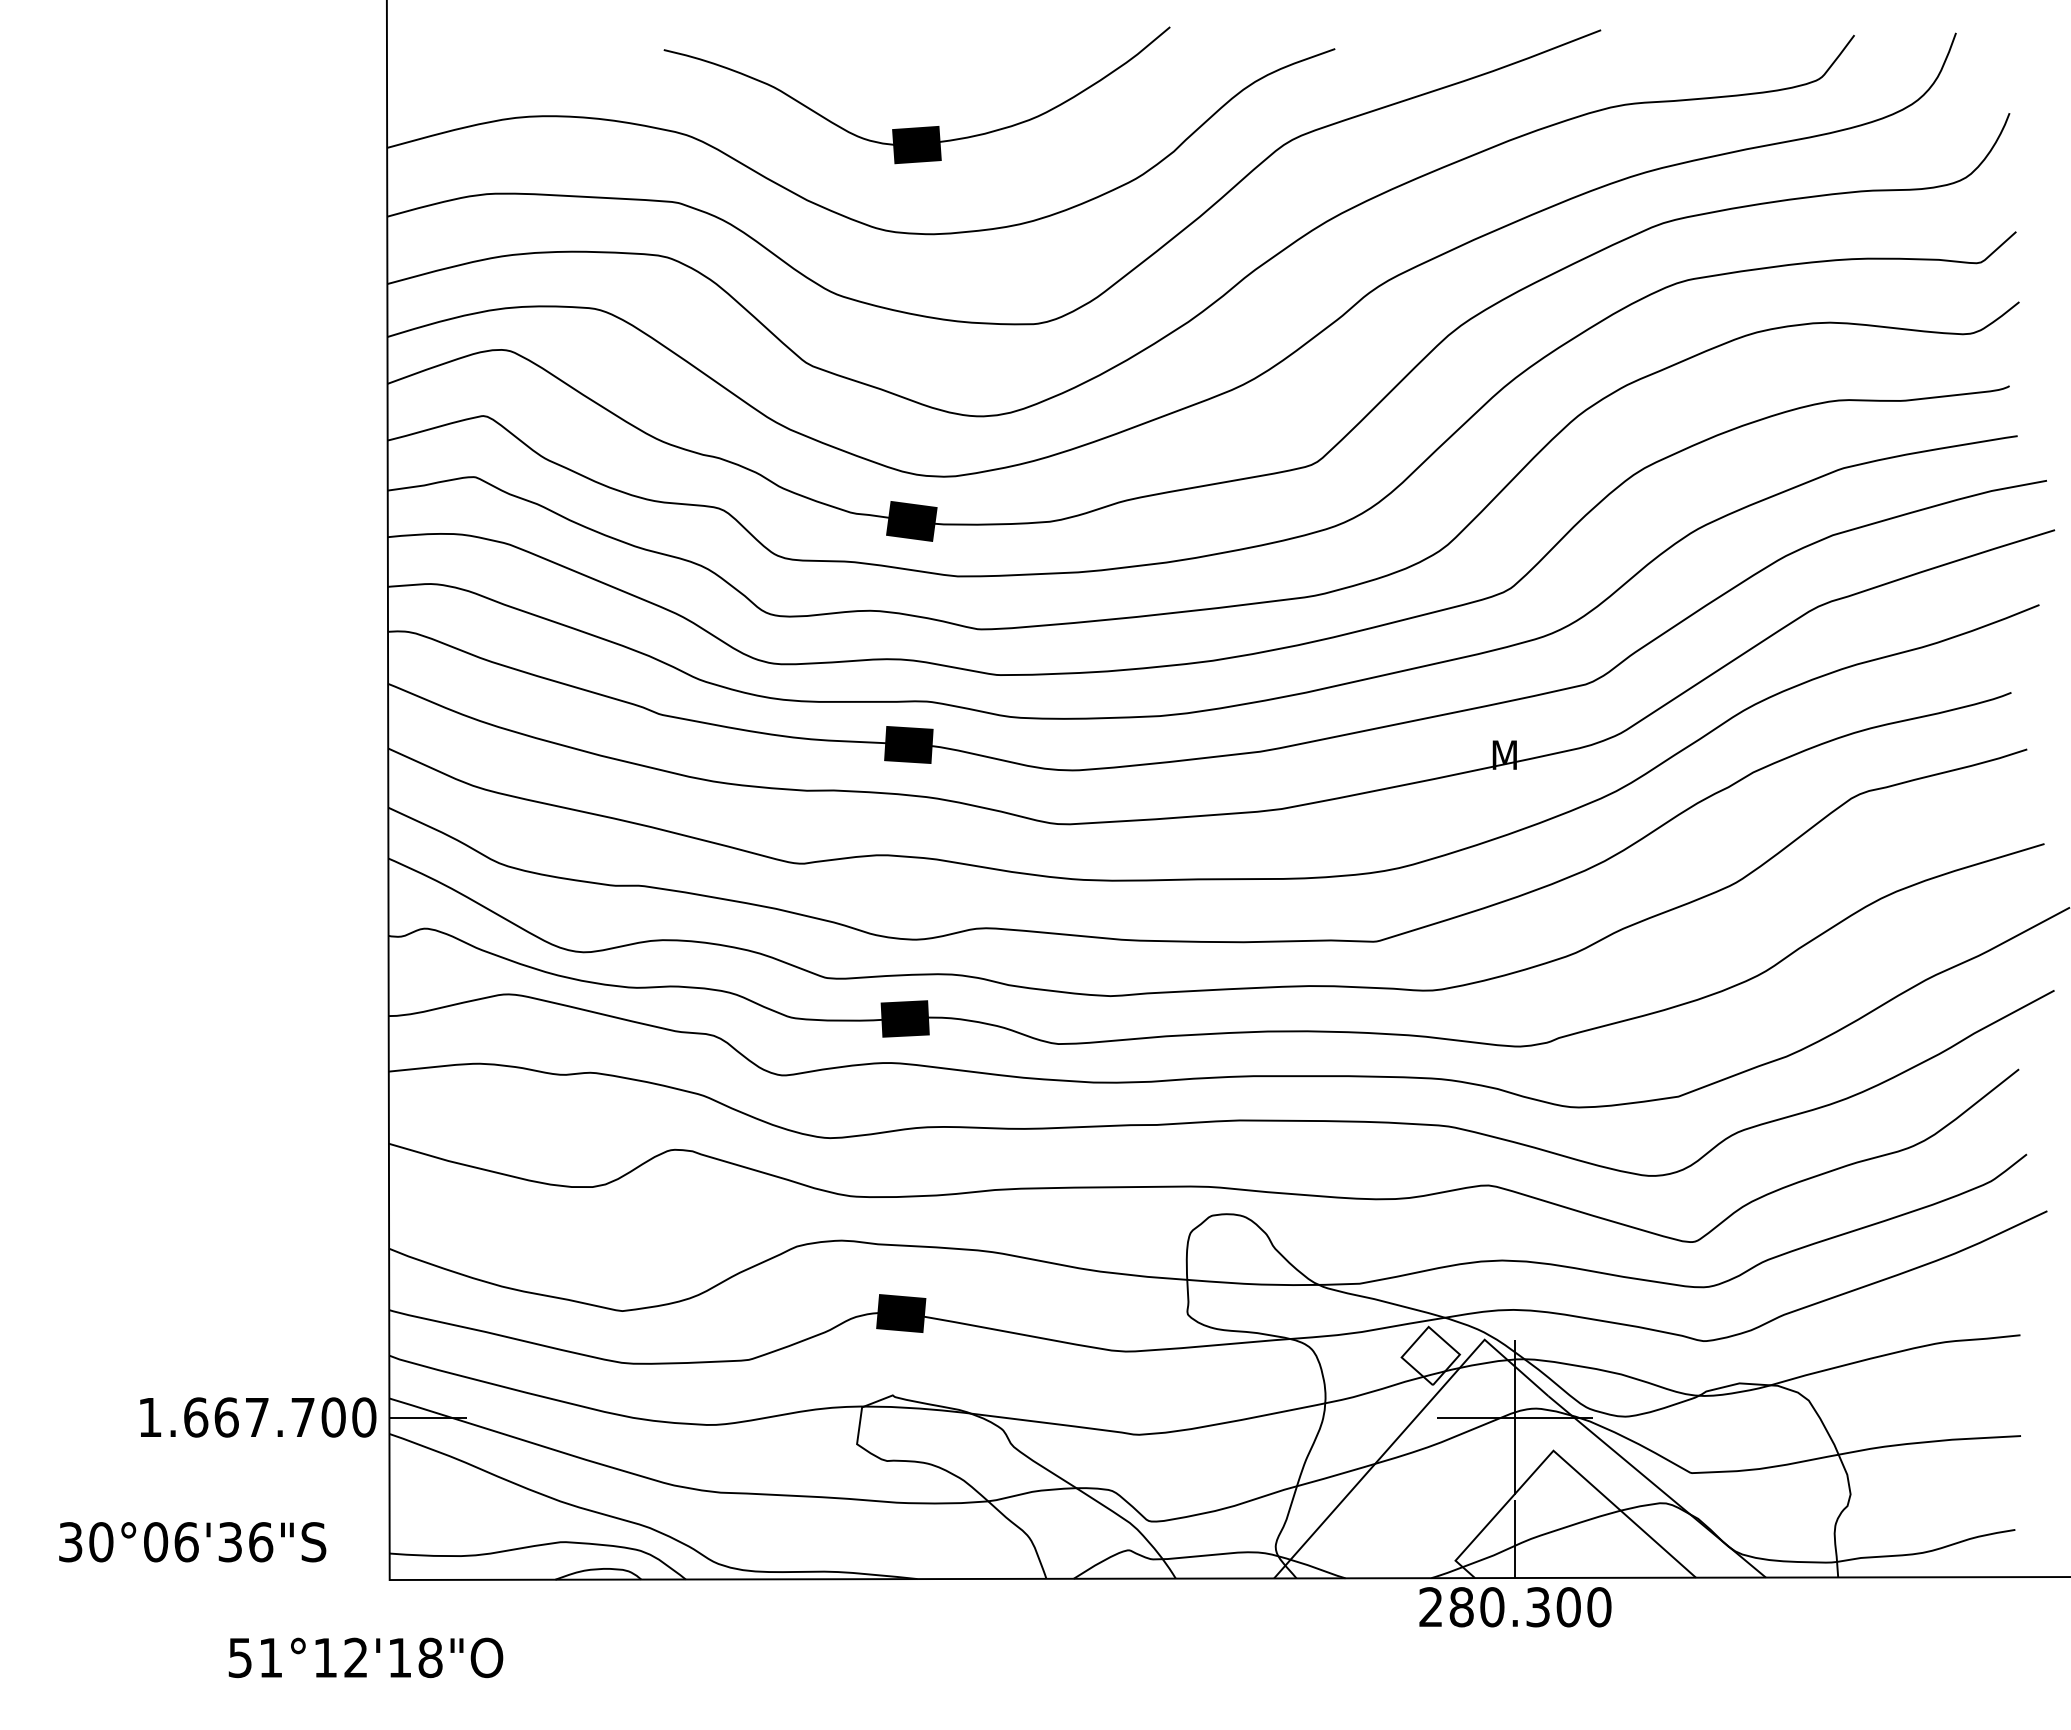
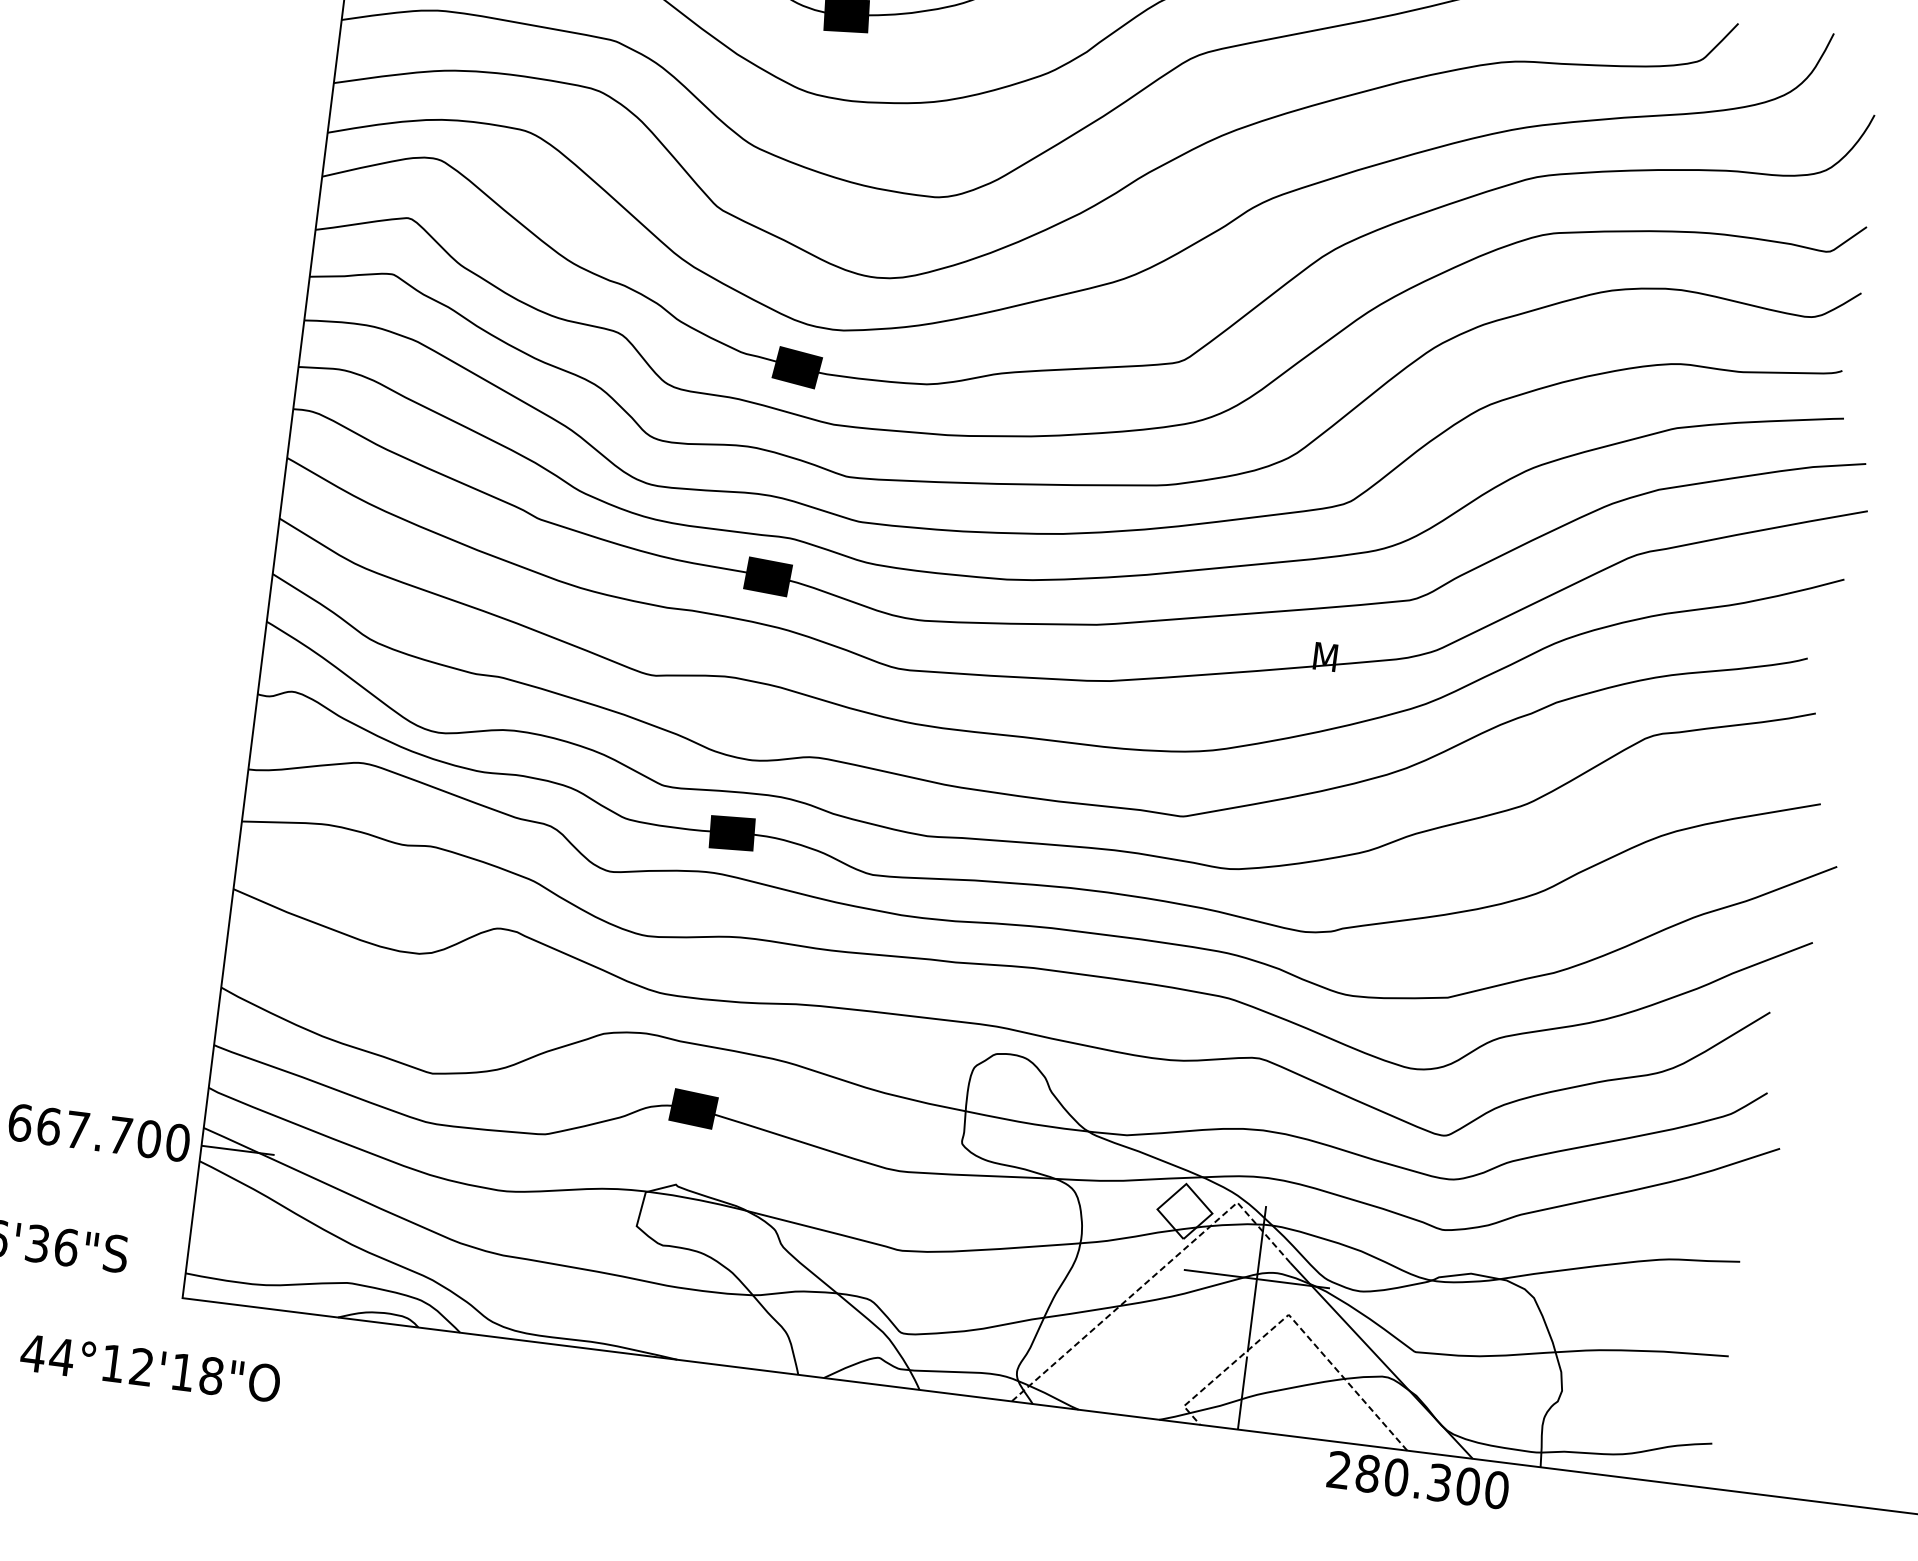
line: (1408, 1426) -> (1155, 1274), solid -> dashed
line: (1558, 1455) -> (1292, 1319), solid -> dashed
text: (1515, 1607) -> (1418, 1480), moved
text: (255, 1658) -> (47, 1355), 51°12'18"O -> 44°12'18"O

